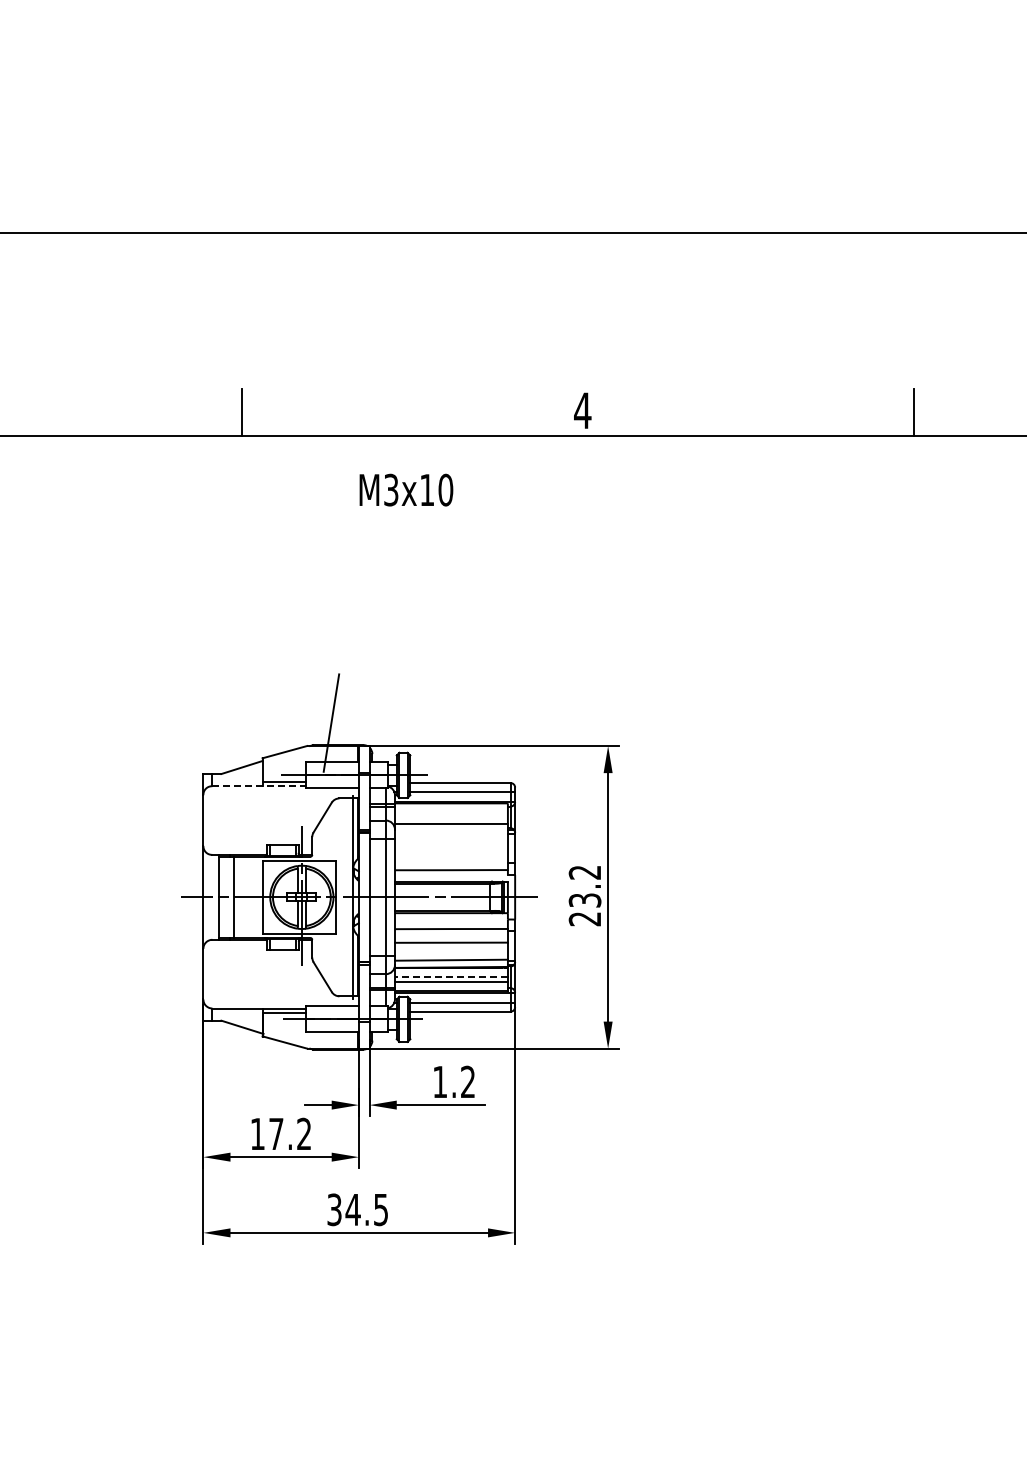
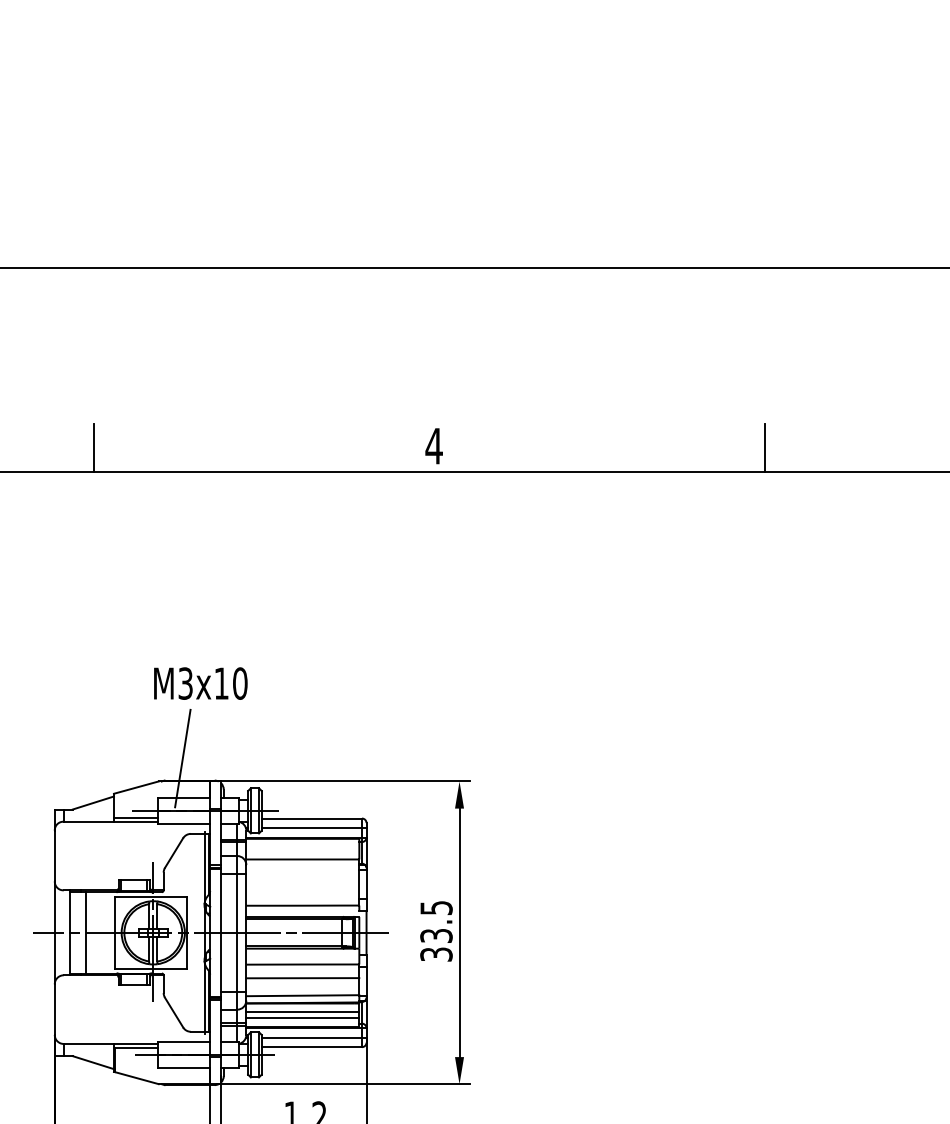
text: (406, 489) -> (200, 682), moved
line: (259, 786) -> (110, 821), dashed -> solid
text: (584, 895) -> (435, 930), 23.2 -> 33.5
line: (450, 976) -> (301, 1011), dashed -> solid

